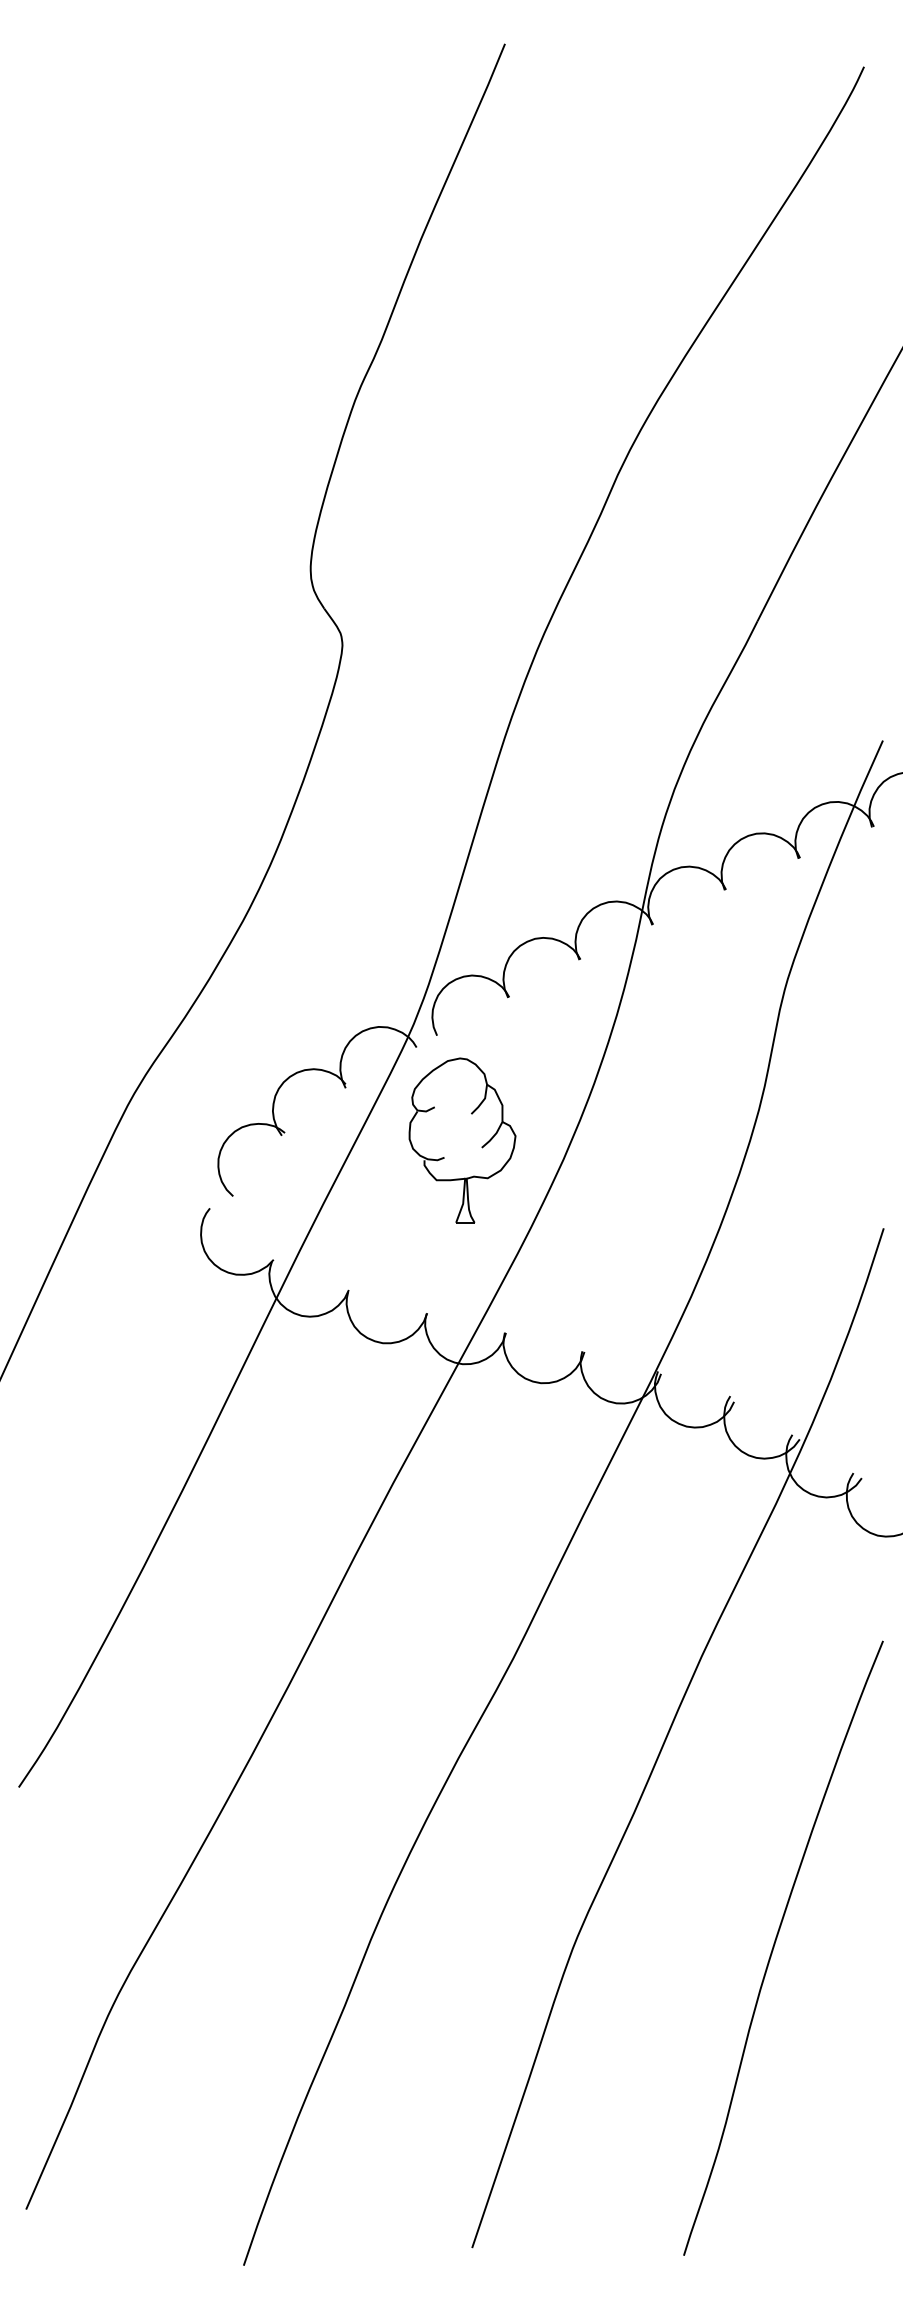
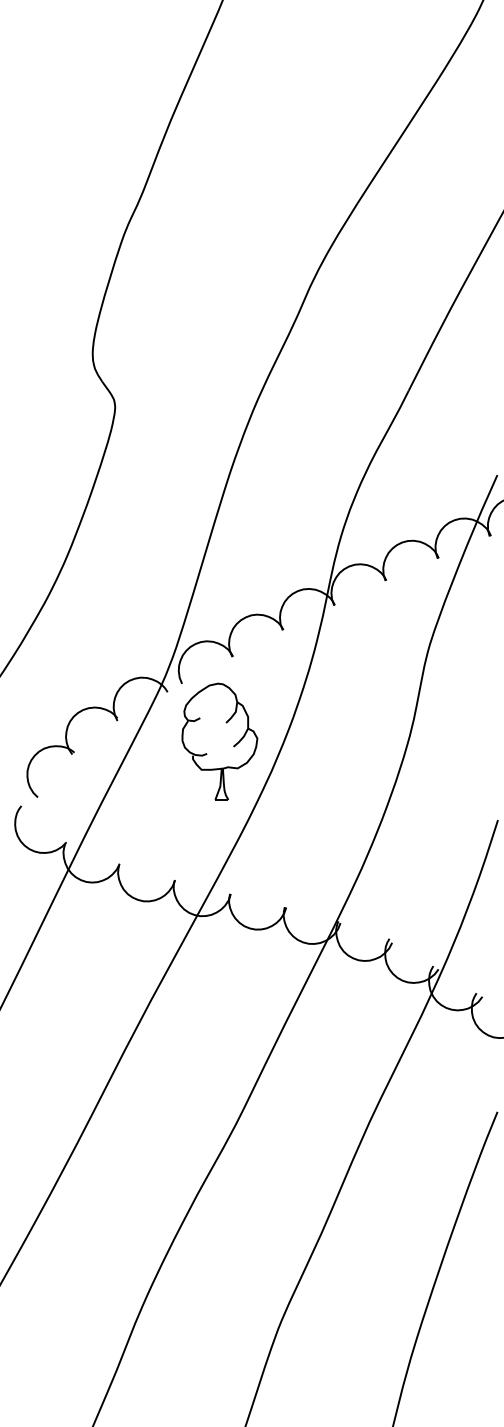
part: (462, 1140) -> (219, 741), moved

